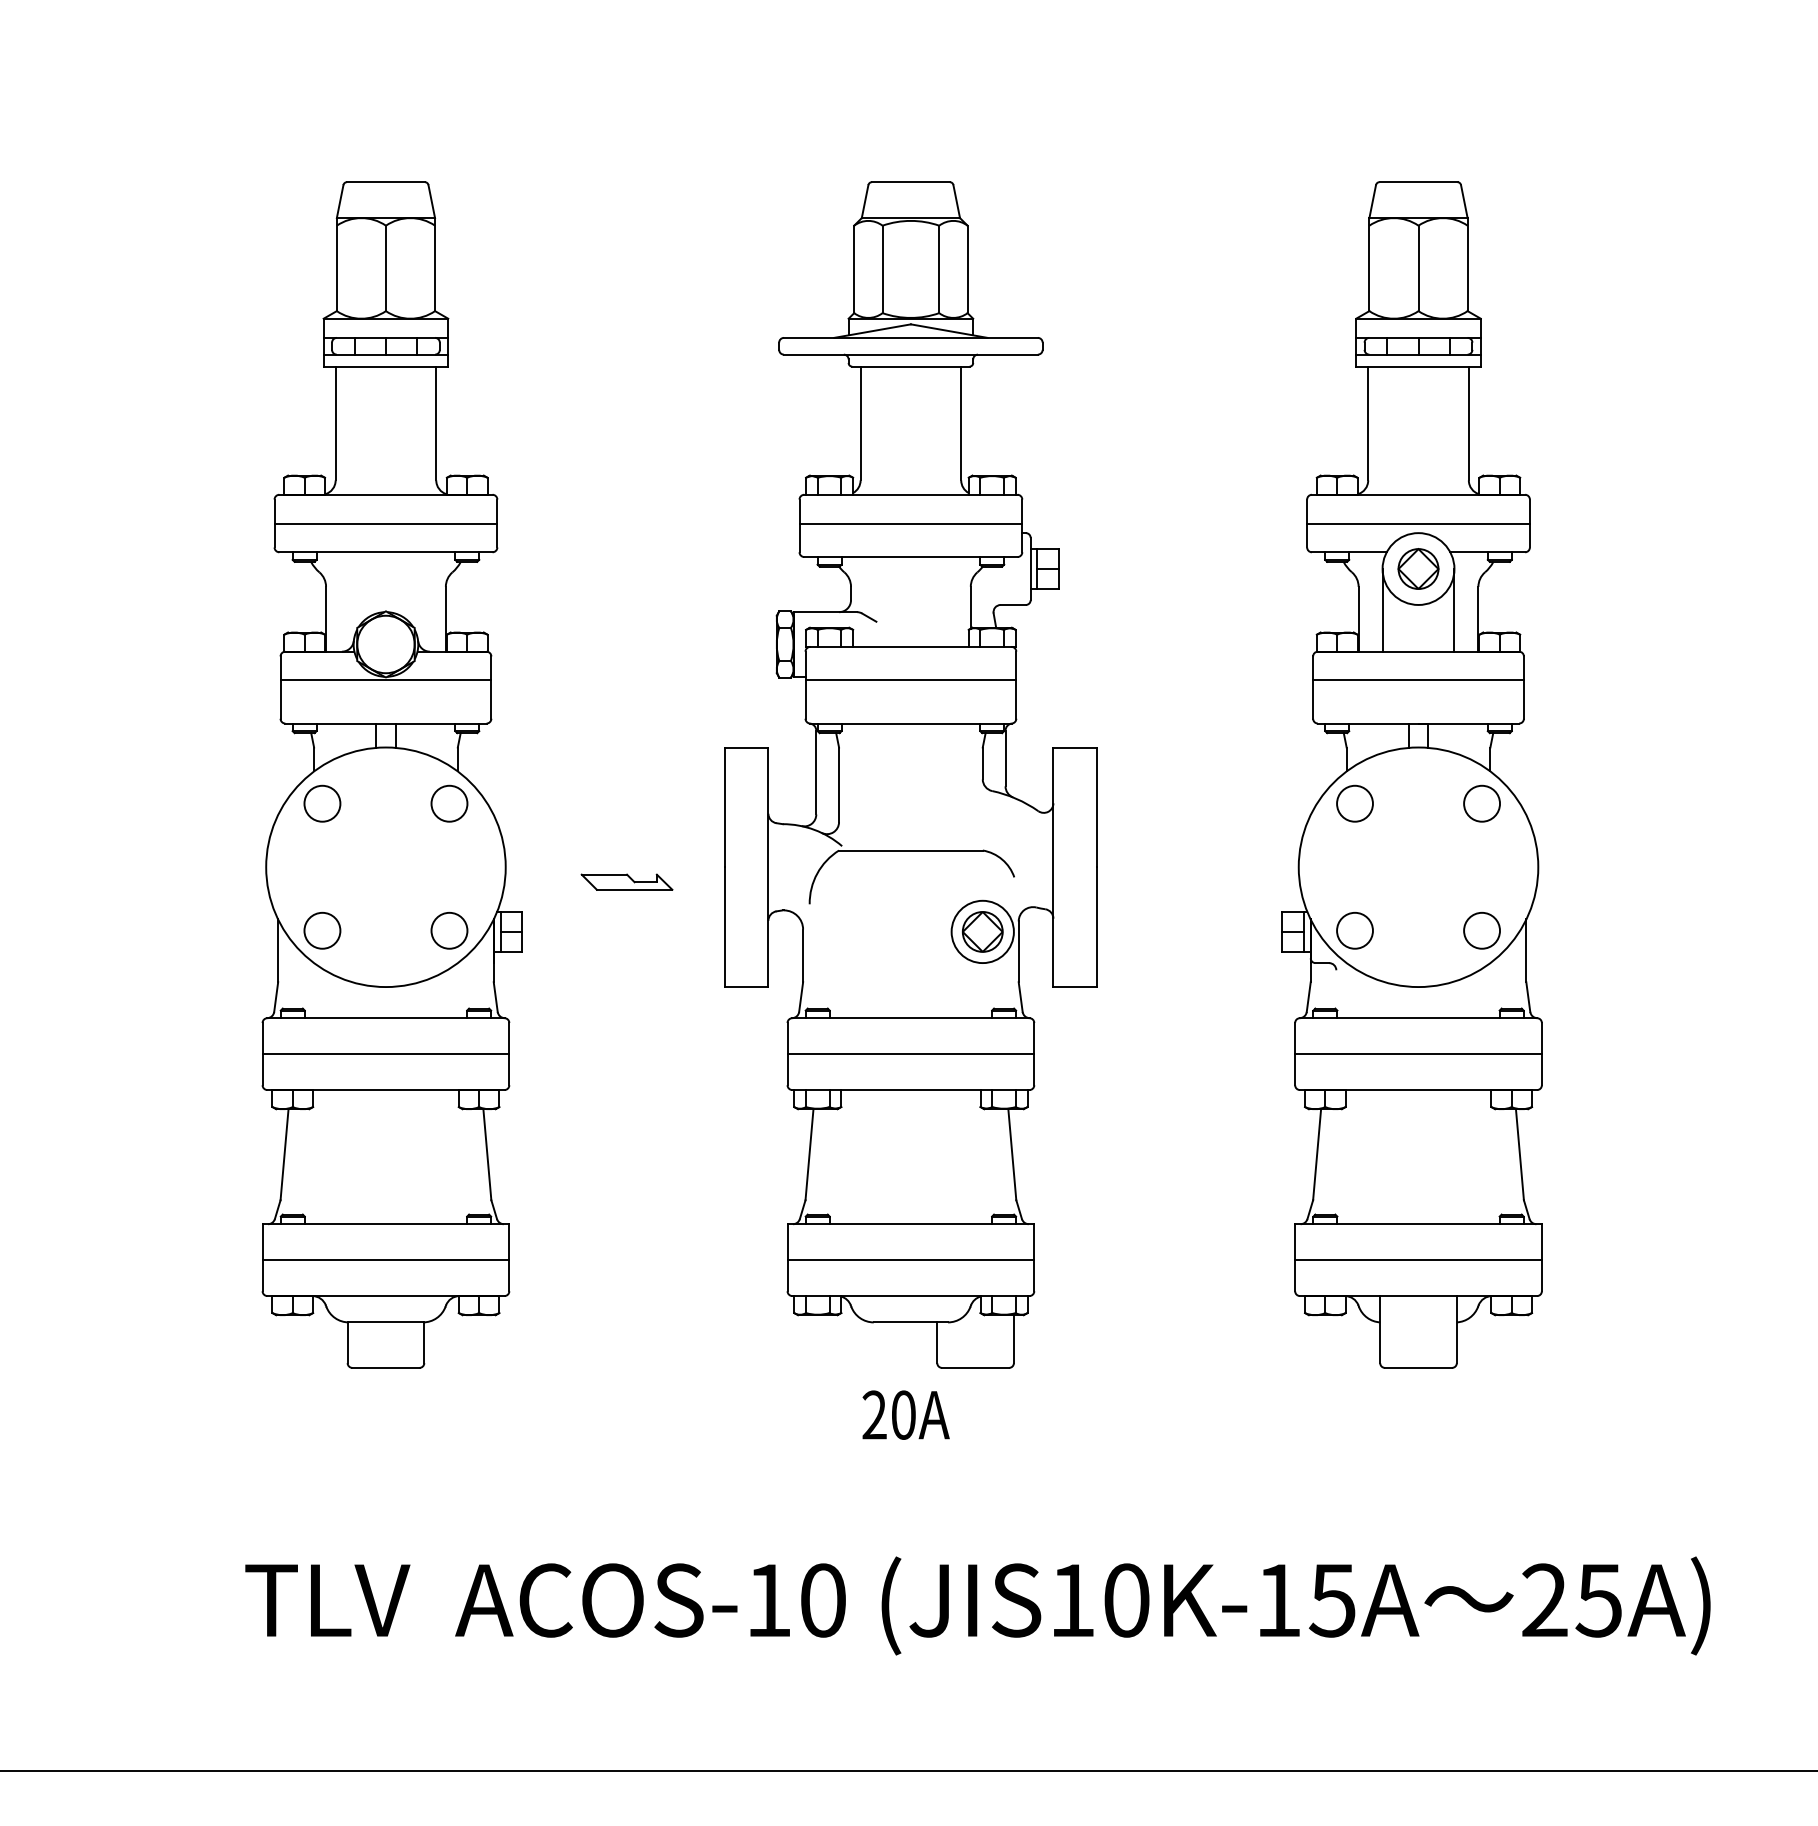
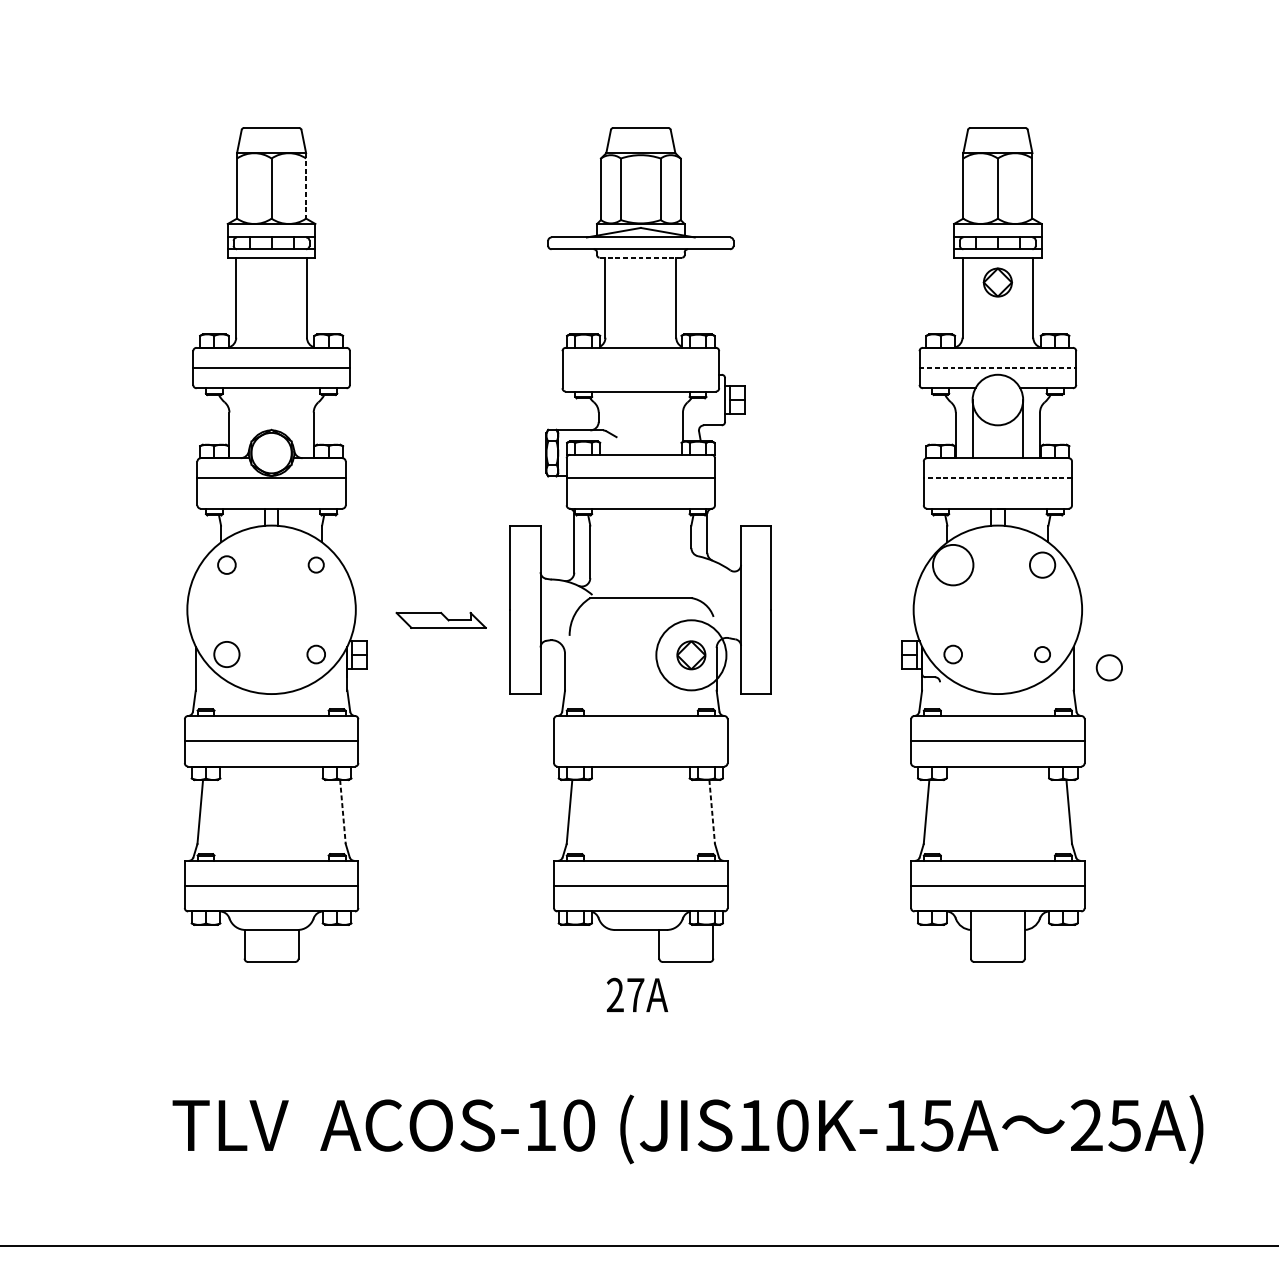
line: (435, 264) -> (306, 185), solid -> dashed
line: (910, 366) -> (640, 257), solid -> dashed
line: (910, 523) -> (640, 368), removed
line: (1419, 523) -> (998, 368), solid -> dashed
part: (1418, 568) -> (997, 282), moved
line: (1418, 680) -> (997, 478), solid -> dashed
circle: (322, 803) -> (226, 564), size x0.7
circle: (449, 803) -> (316, 564), size x0.6
circle: (1354, 803) -> (952, 564), size x1.6
part: (626, 881) -> (440, 619), size x1.4
circle: (449, 930) -> (316, 654), size x0.7
circle: (1354, 930) -> (952, 654), size x0.7
circle: (1481, 930) -> (1042, 654), size x0.6
circle: (982, 931) -> (691, 655), size x1.6
circle: (1576, 949) -> (1109, 667), added
line: (910, 1054) -> (640, 741), removed
line: (487, 1154) -> (343, 811), solid -> dashed
line: (1012, 1154) -> (712, 811), solid -> dashed
text: (903, 1414) -> (635, 994), 20A -> 27A

